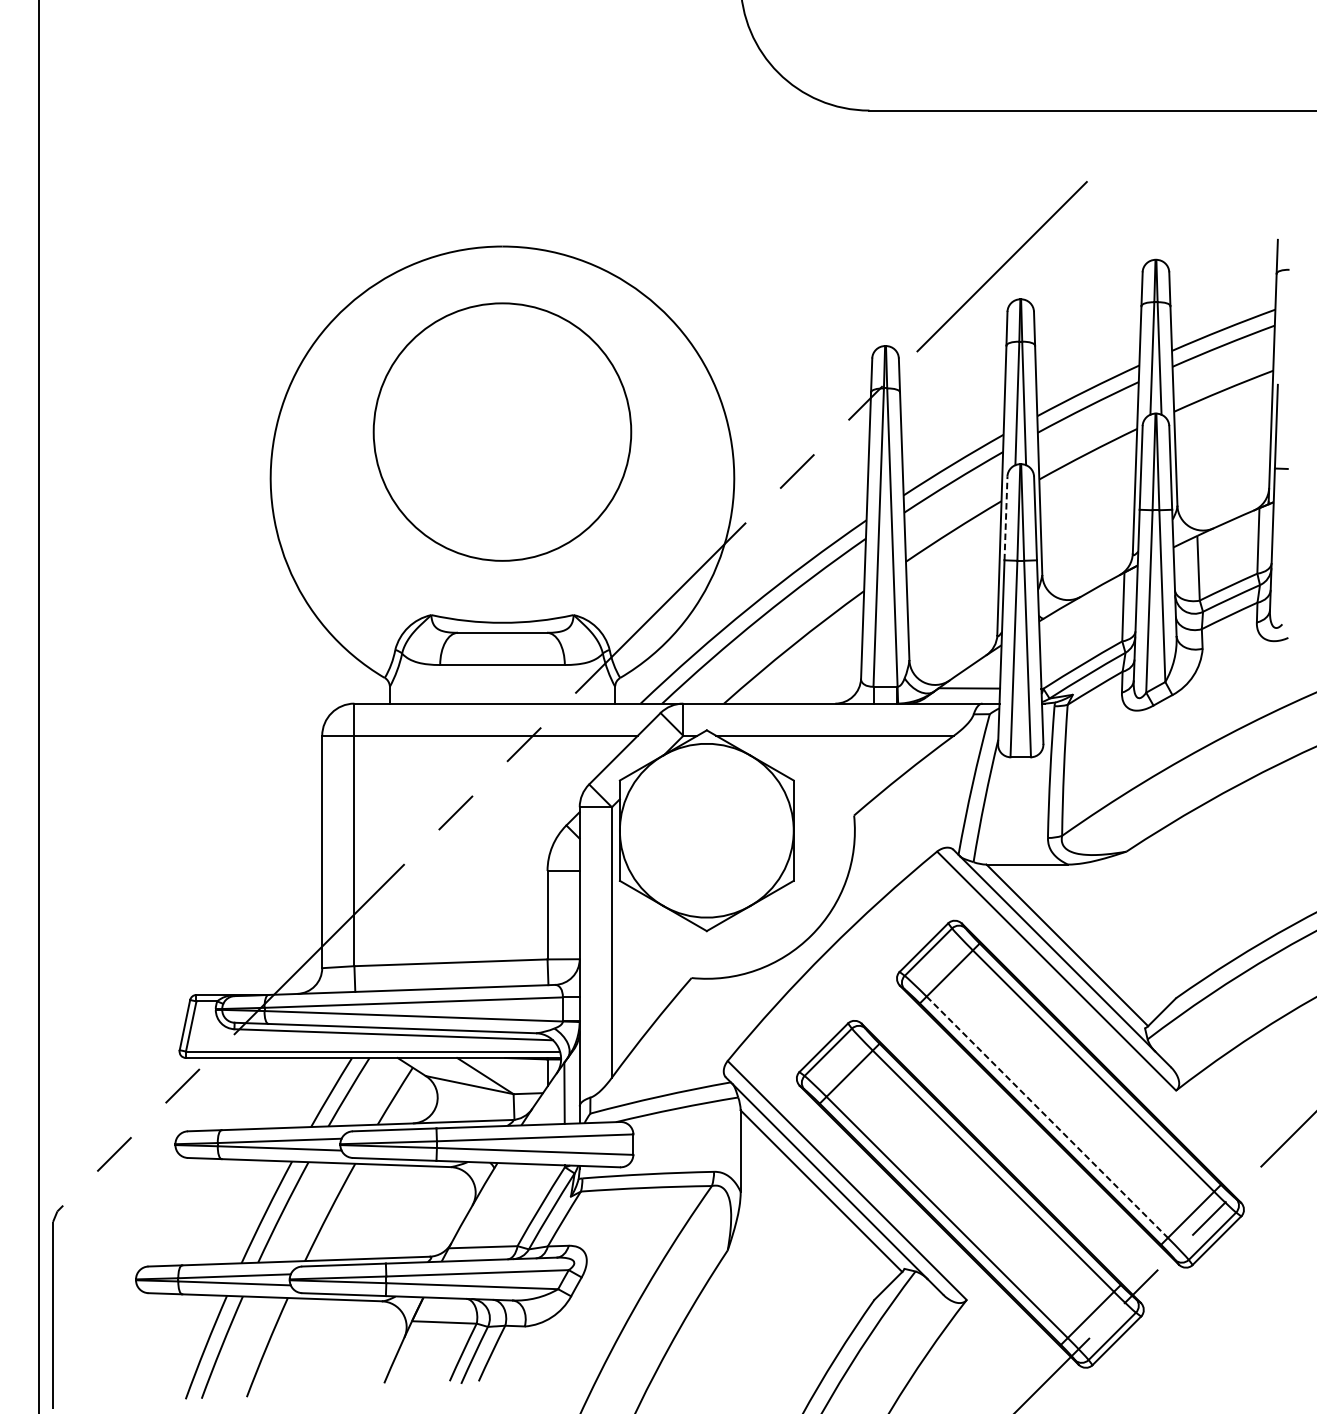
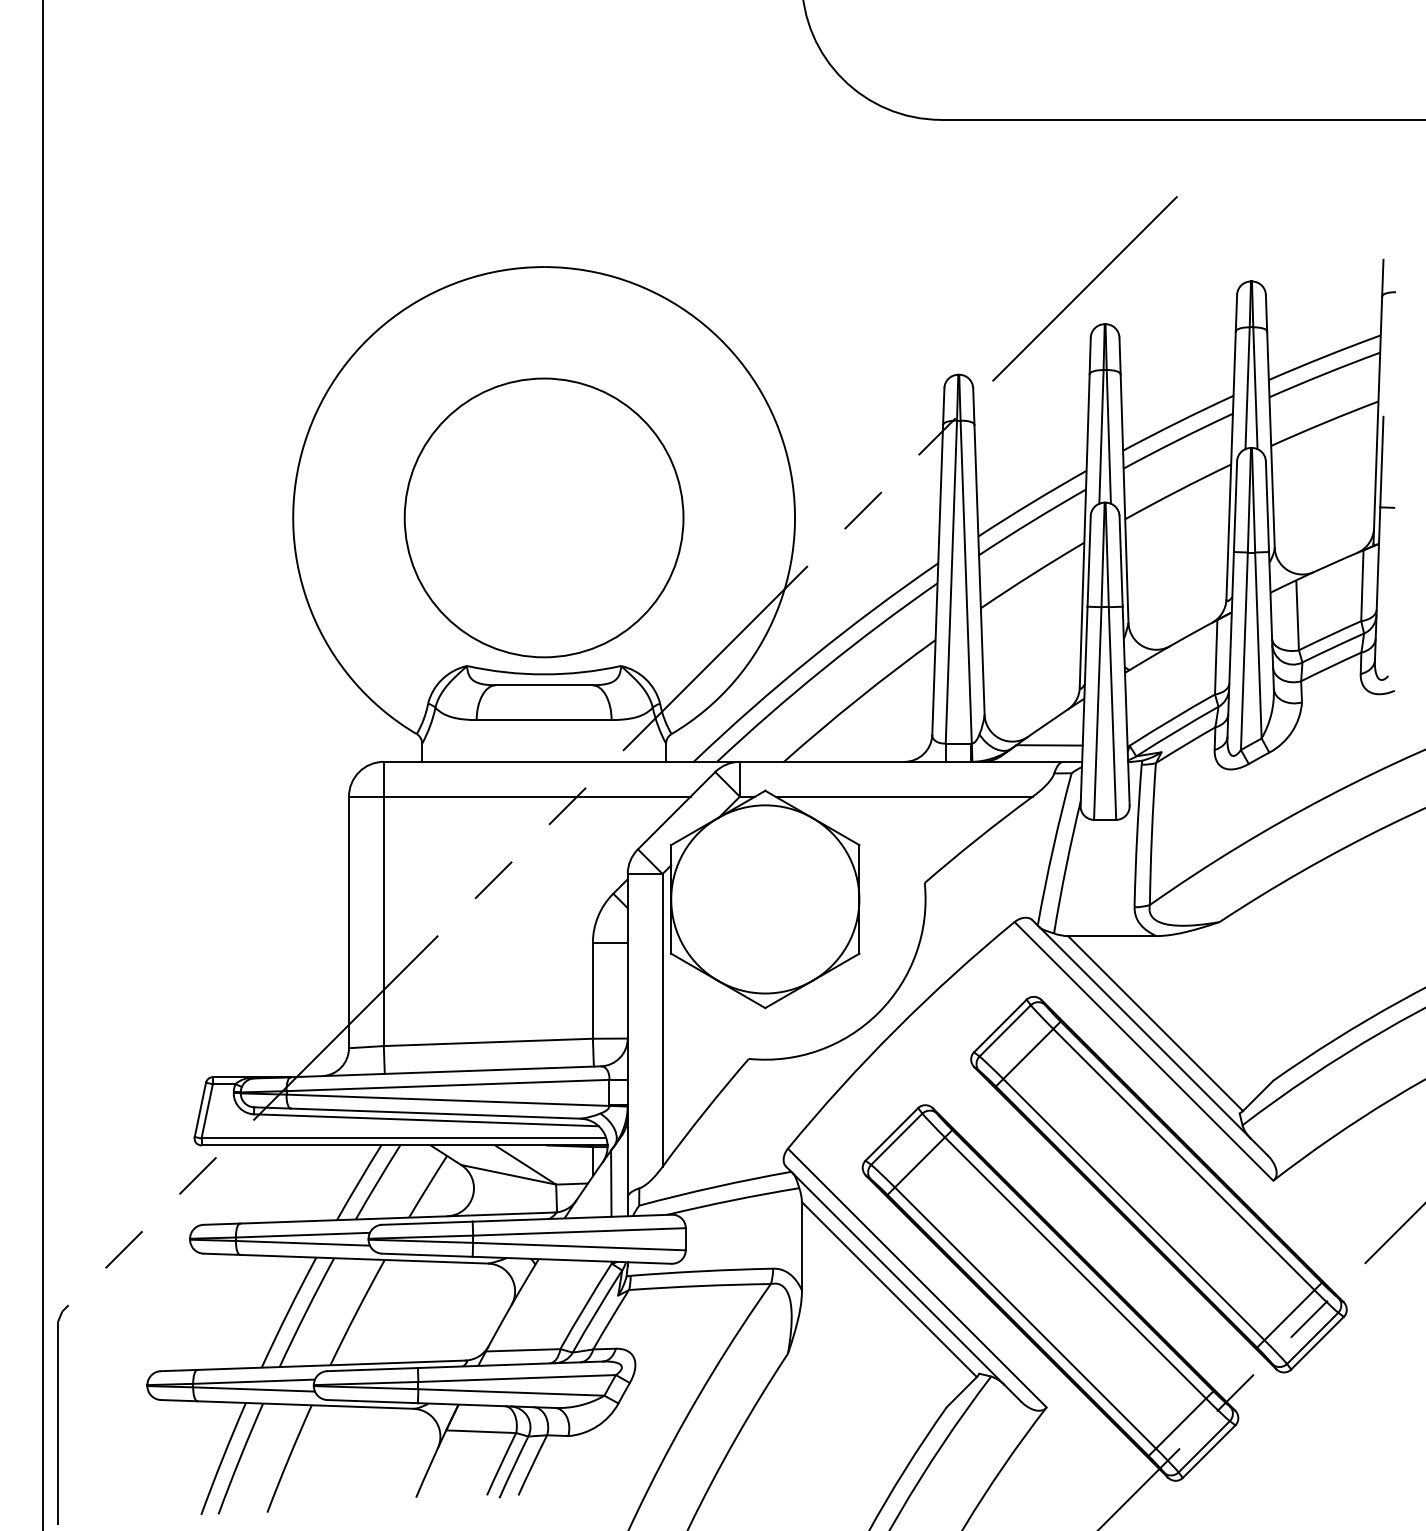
circle: (501, 431) -> (543, 517), moved
line: (1006, 517) -> (1089, 560), dashed -> solid
line: (1046, 1117) -> (1133, 1209), dashed -> solid

